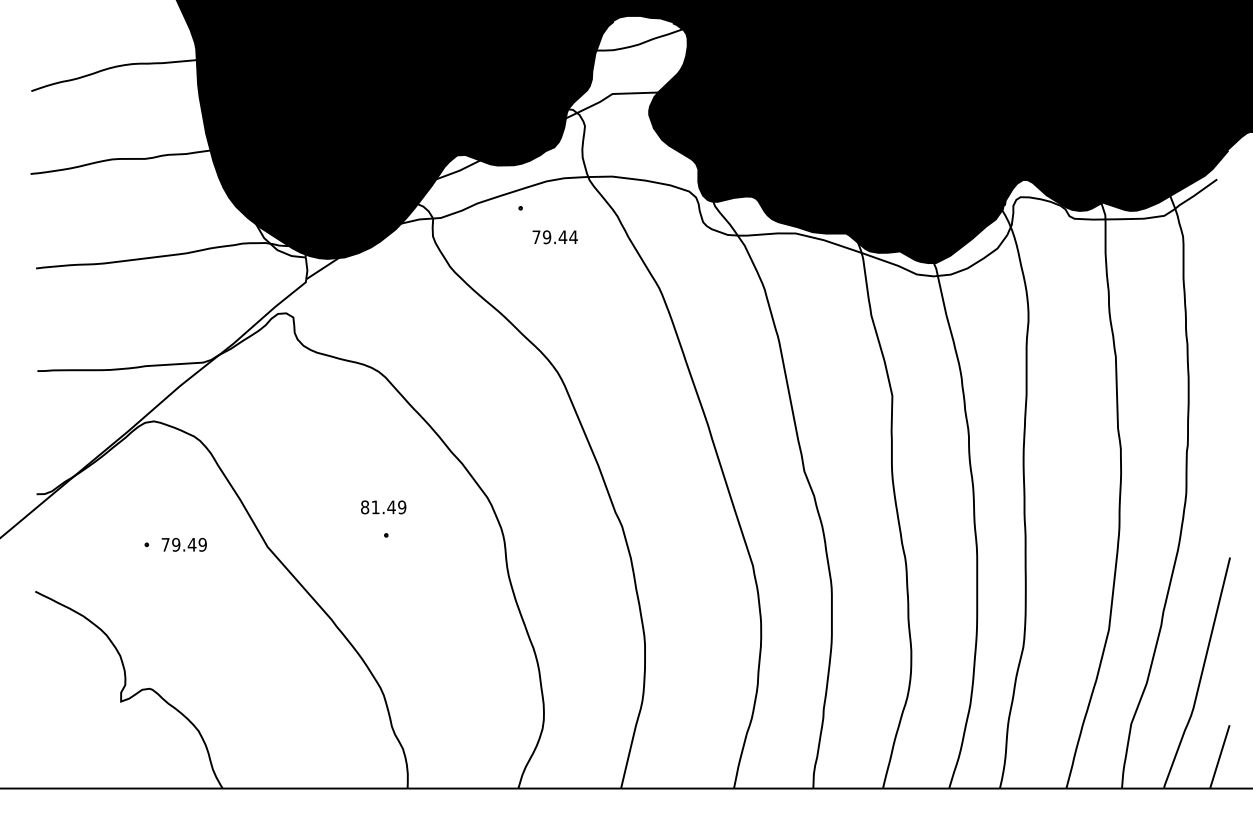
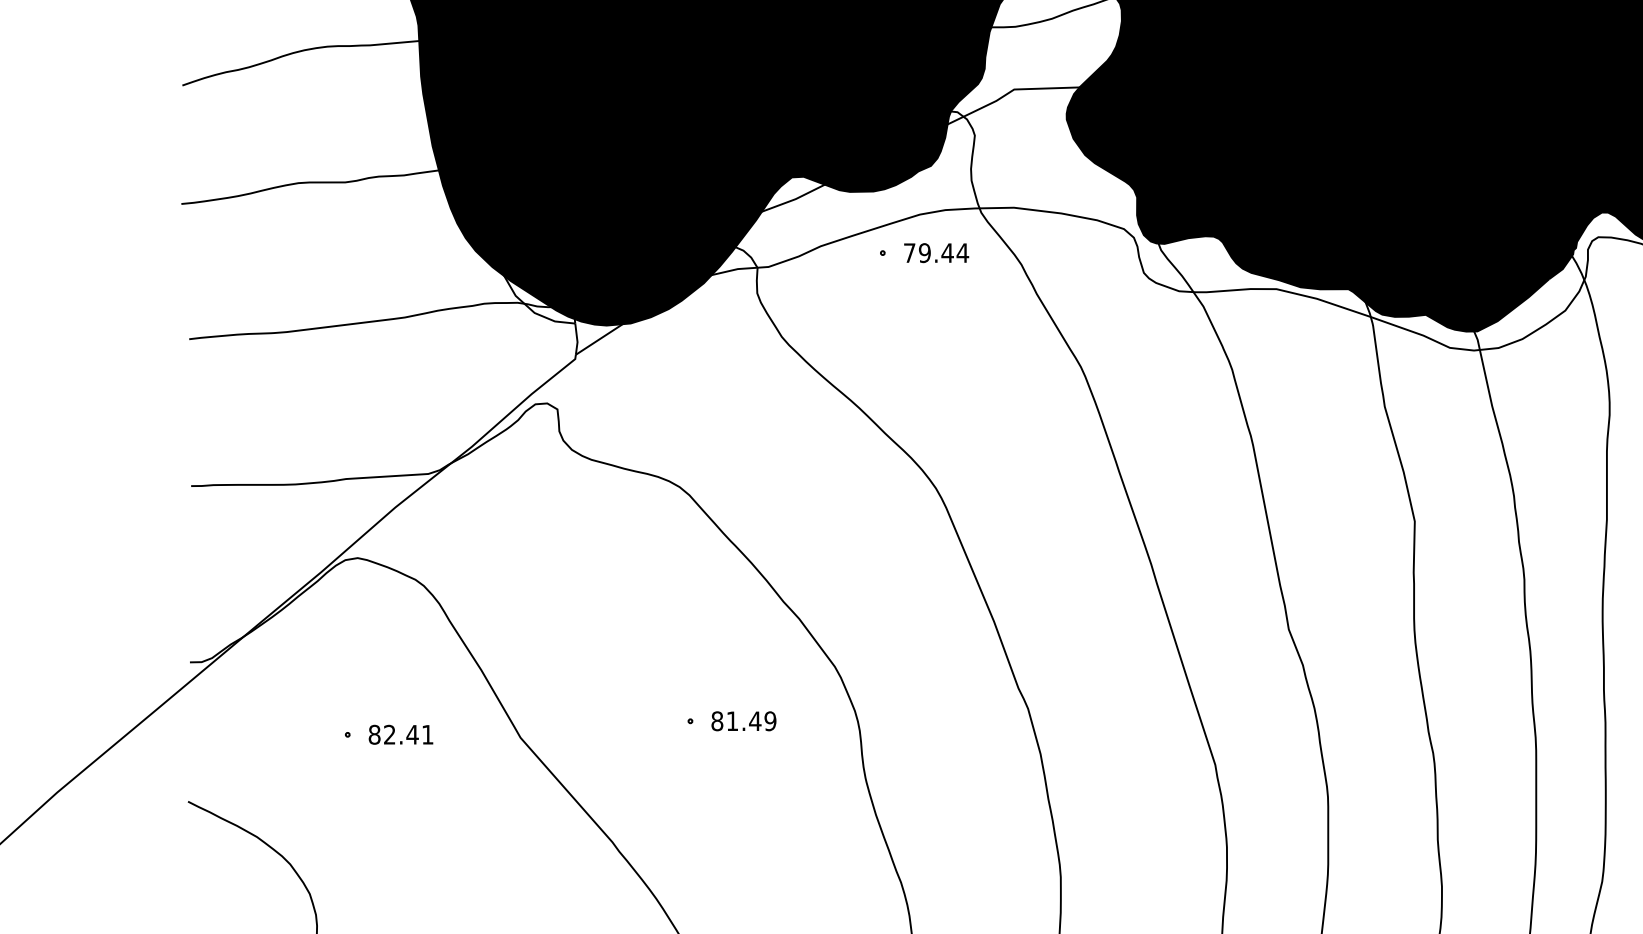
text: (554, 237) -> (935, 253), moved
text: (383, 507) -> (743, 721), moved
text: (183, 544) -> (400, 734), 79.49 -> 82.41

